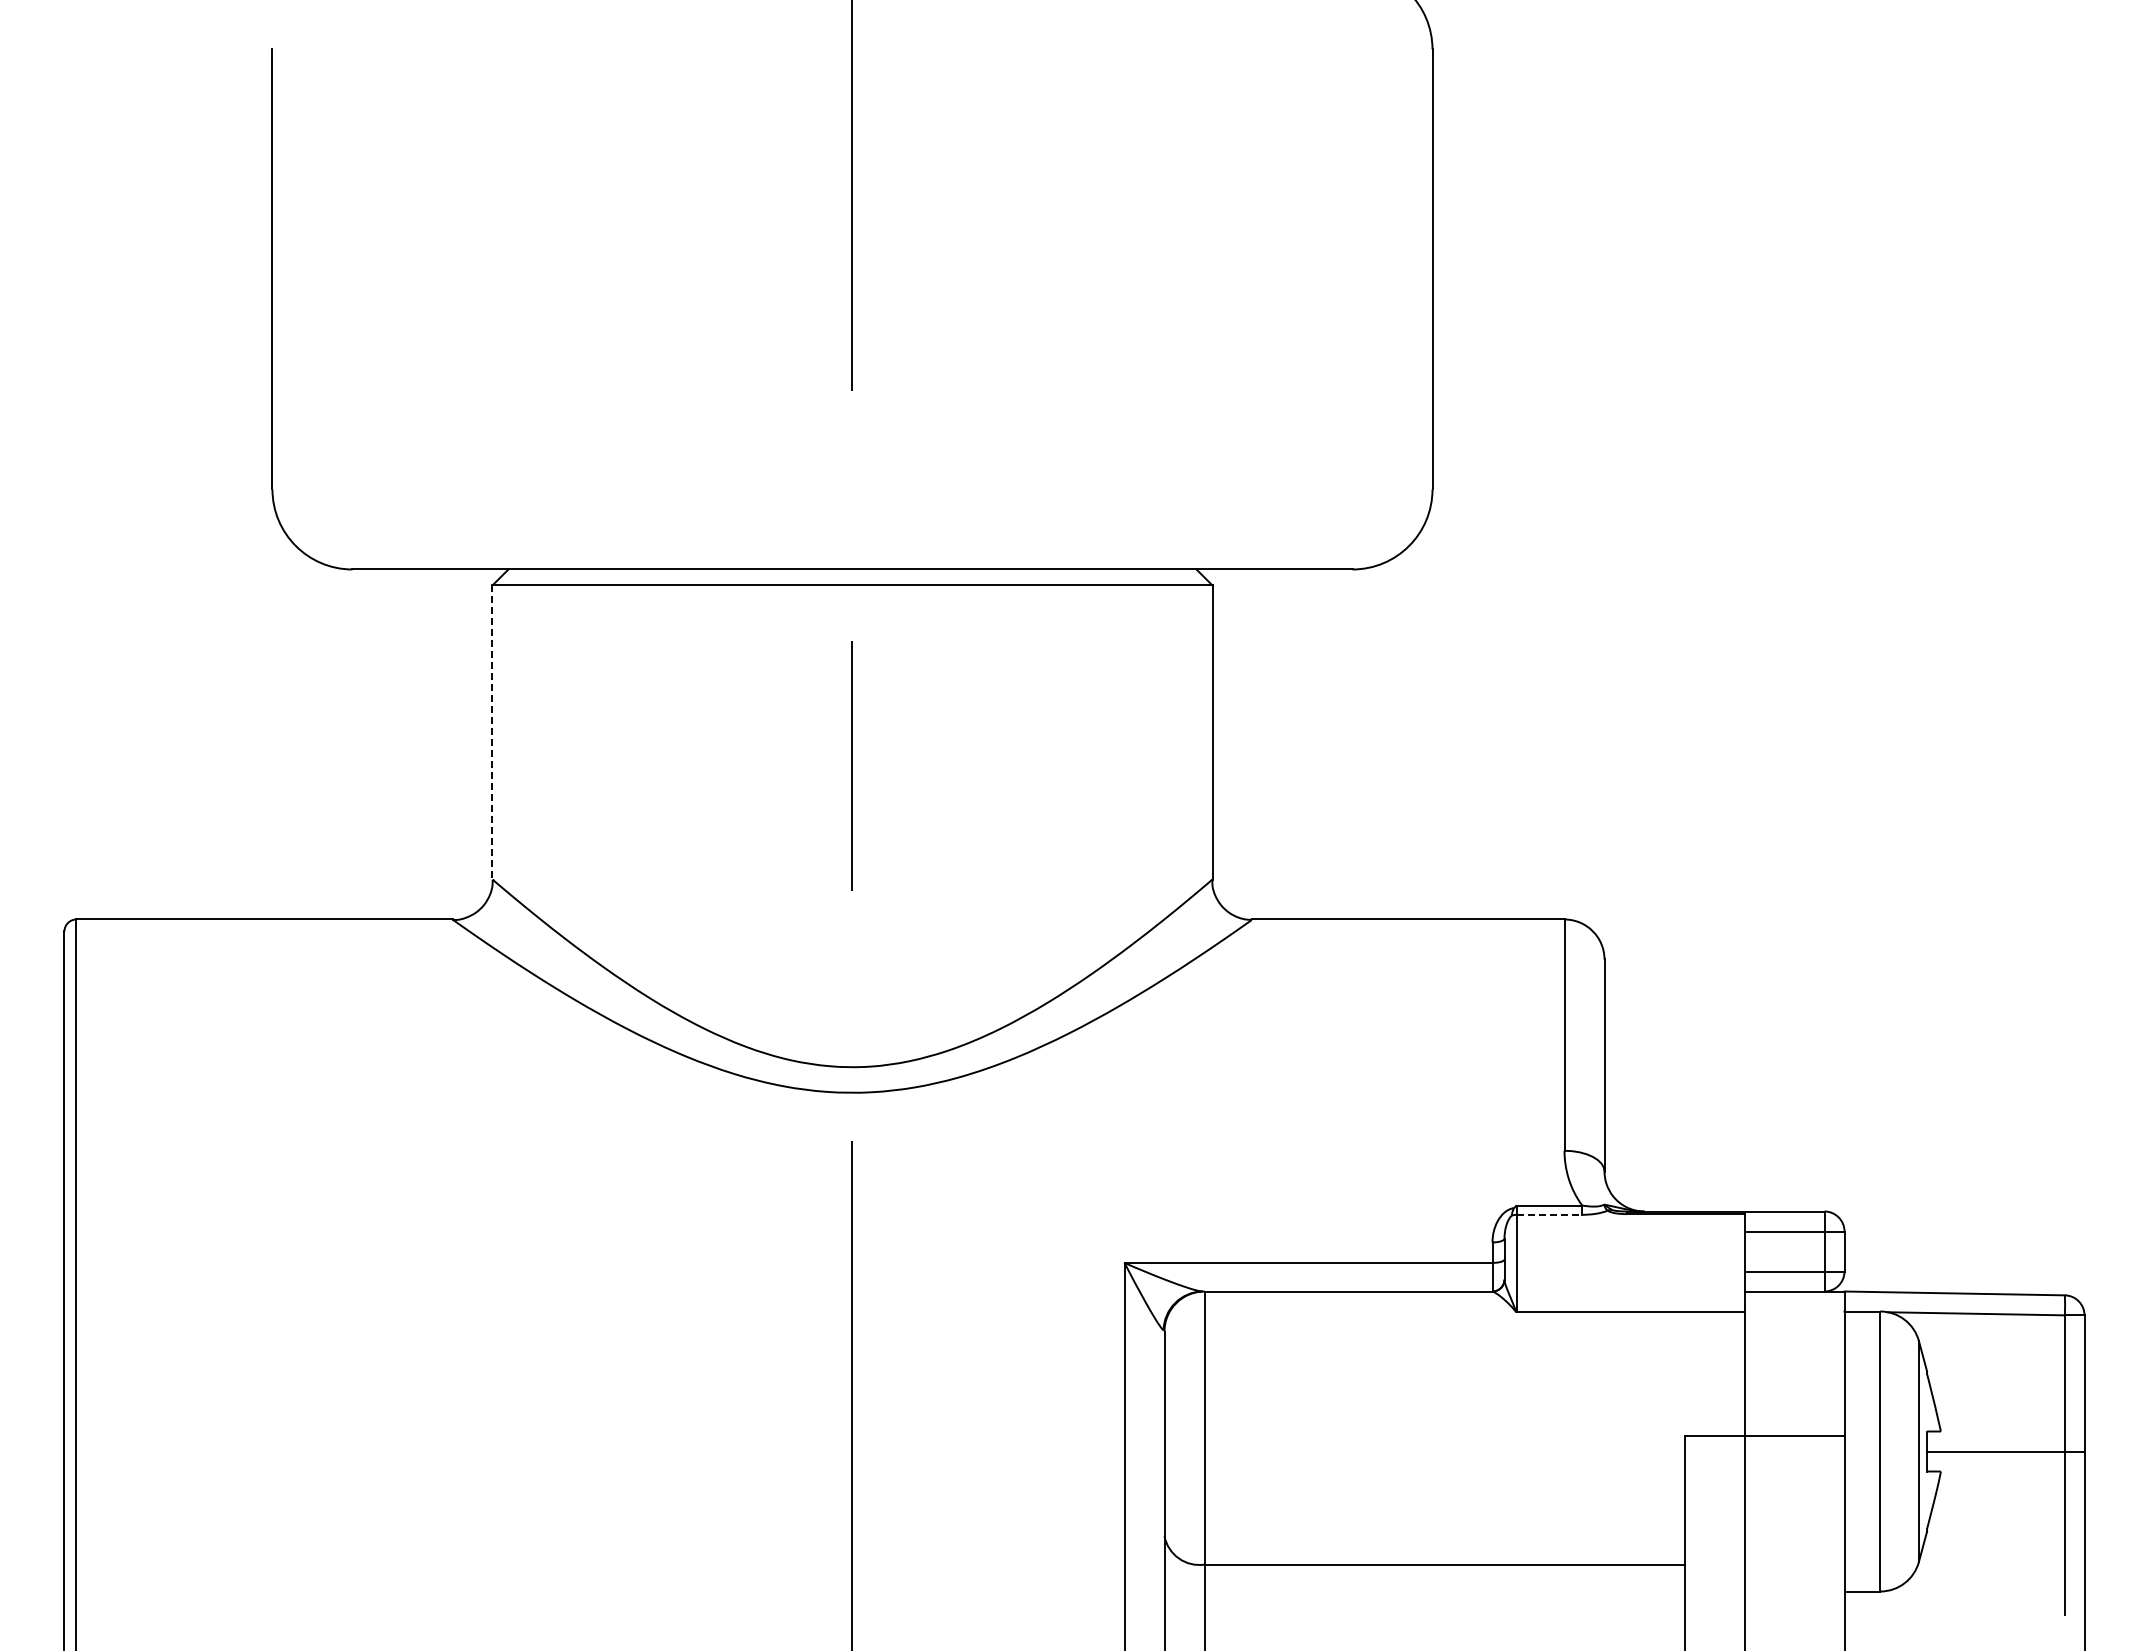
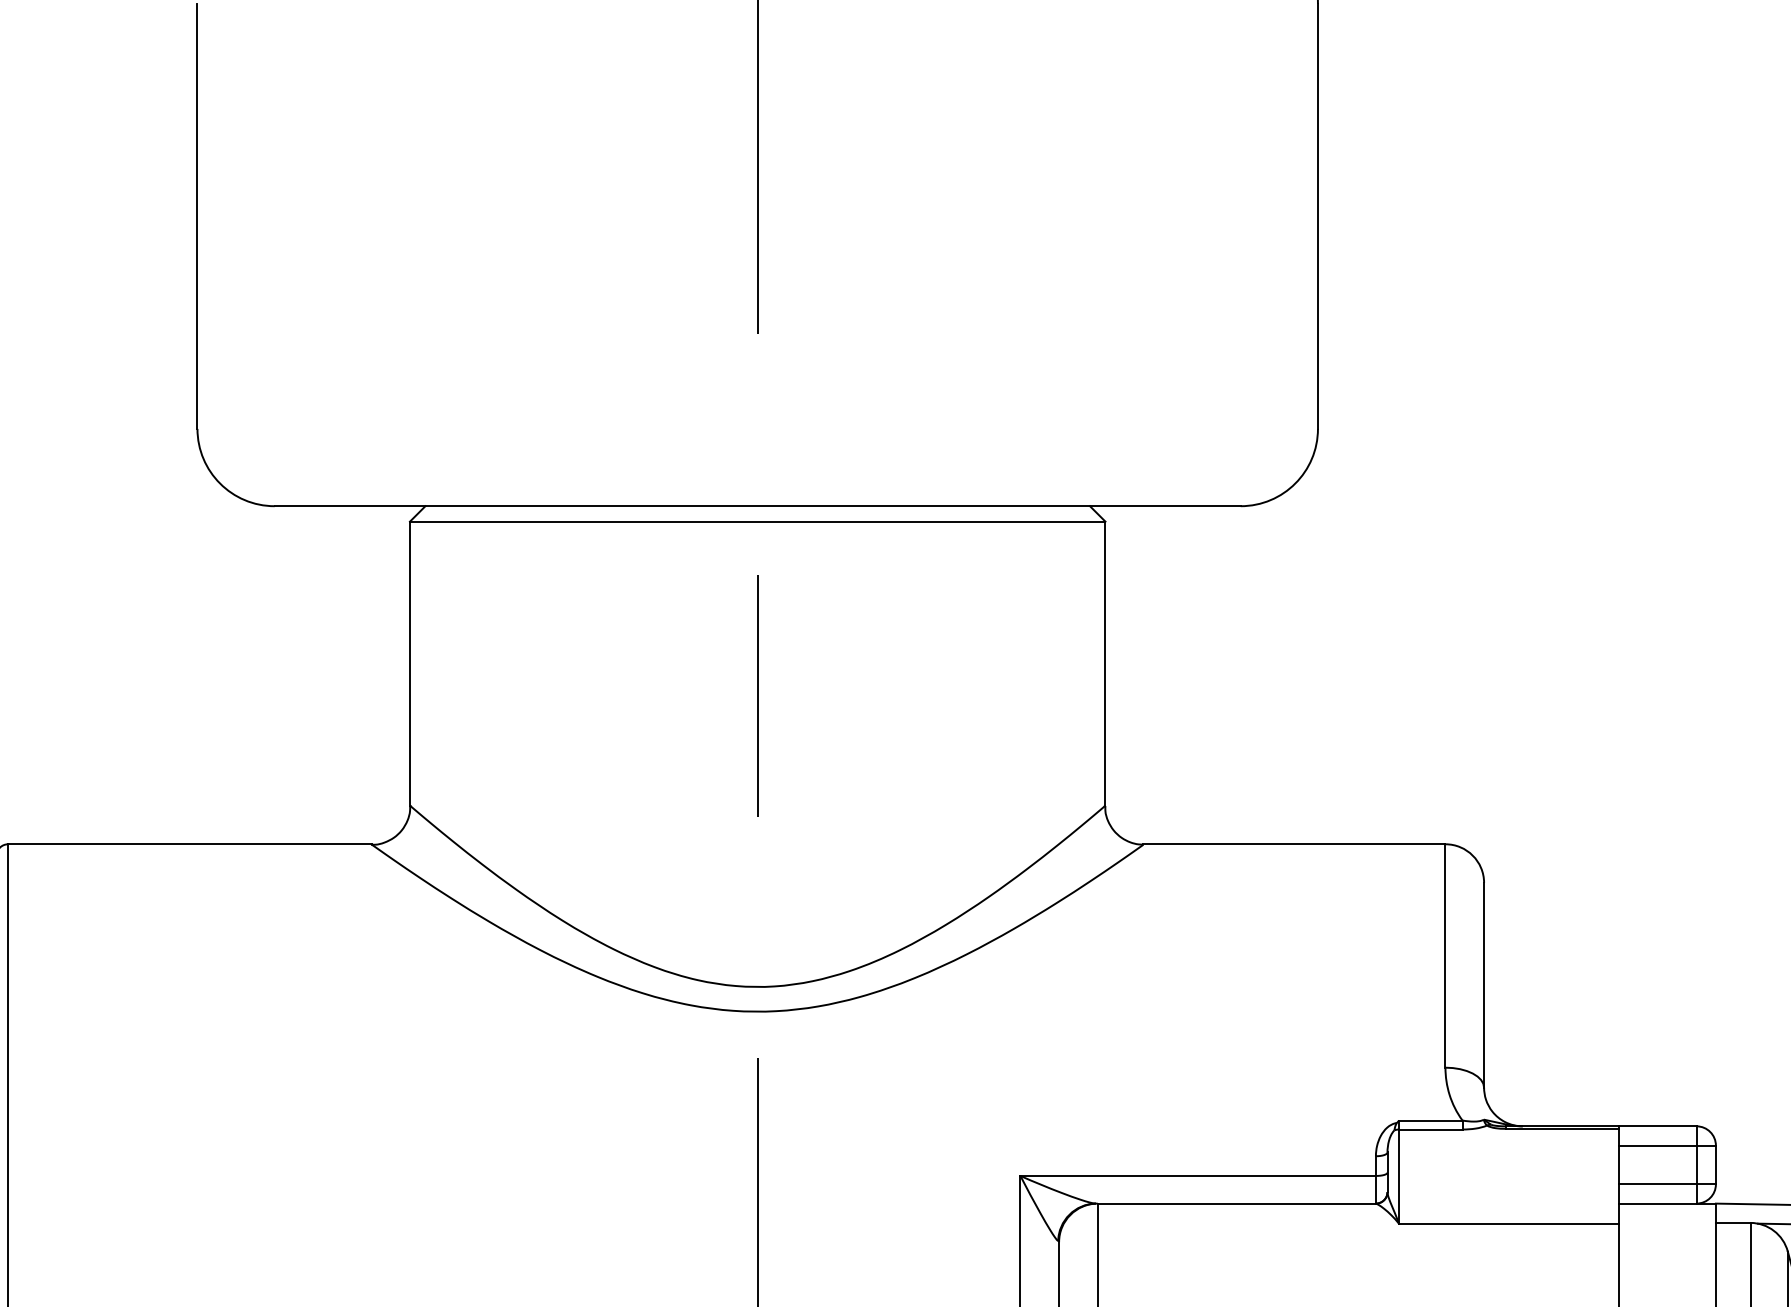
line: (492, 733) -> (410, 664), dashed -> solid
line: (1549, 1214) -> (1430, 1129), dashed -> solid

